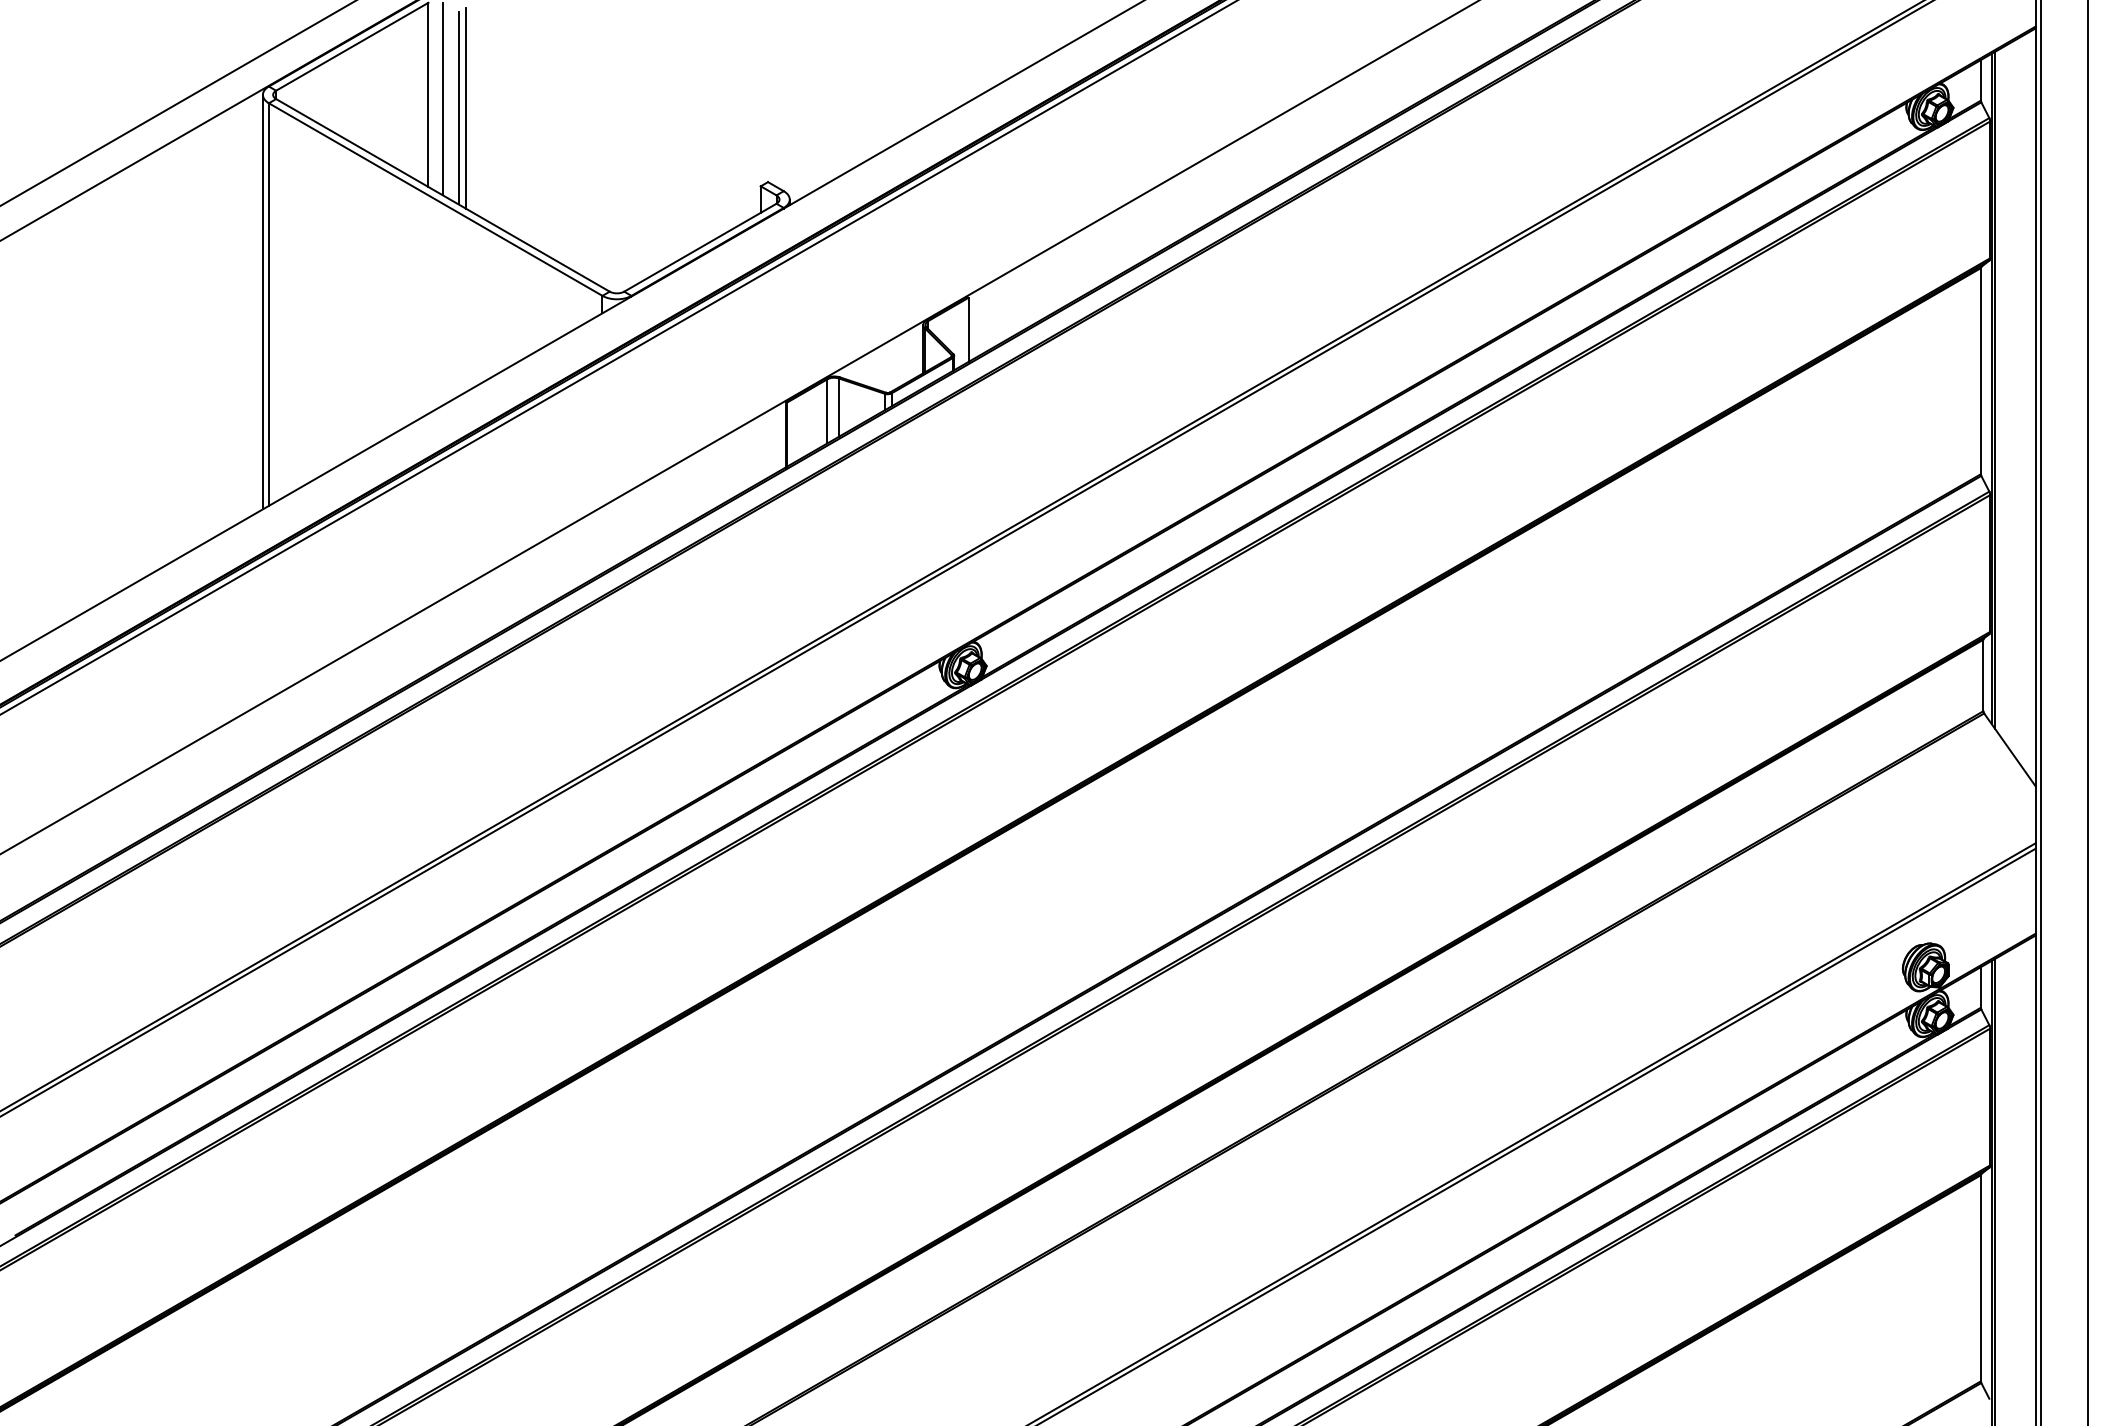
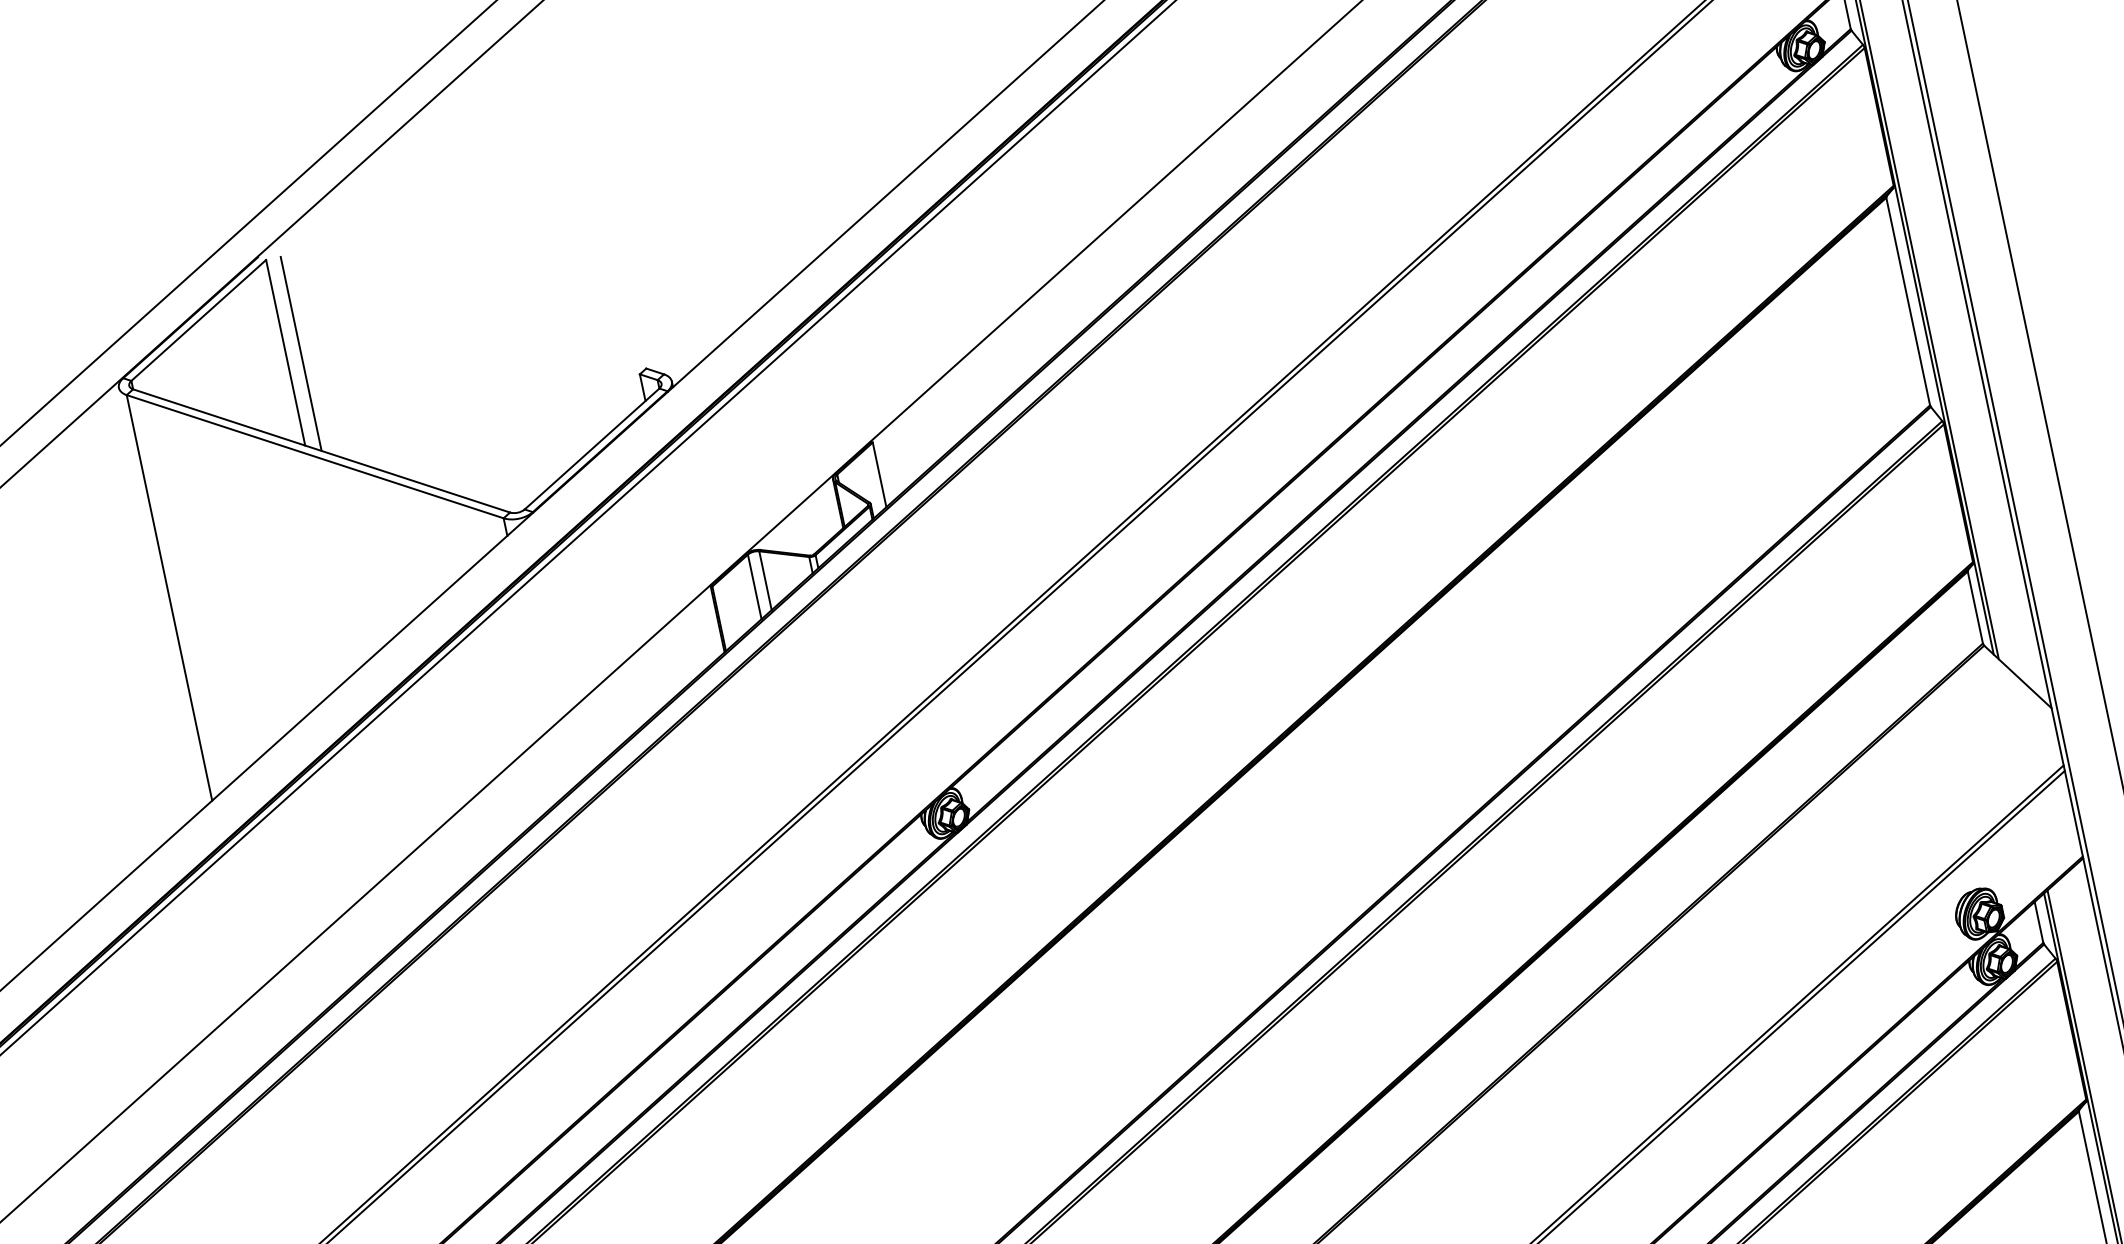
line: (458, 107) -> (318, 359), removed
line: (465, 107) -> (325, 357), removed
line: (262, 301) -> (162, 596), removed

